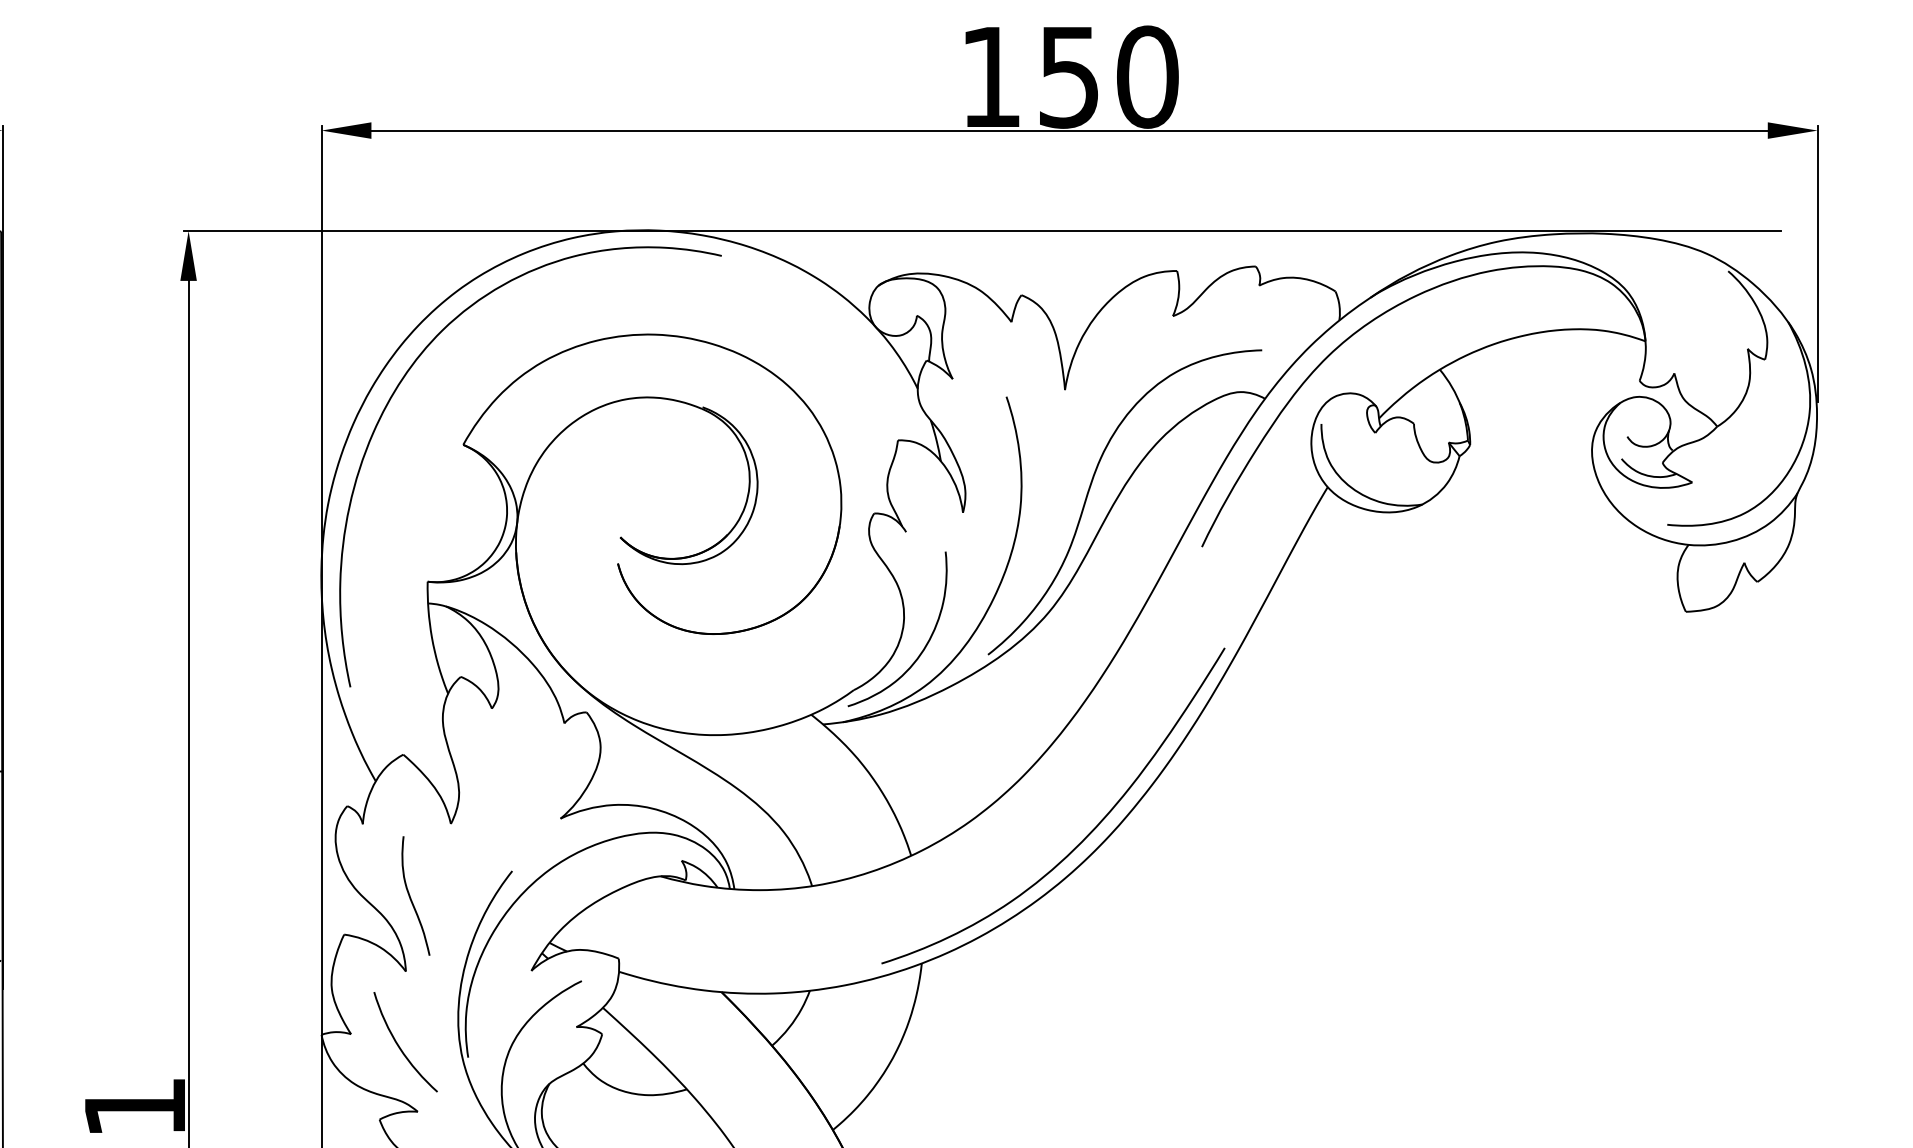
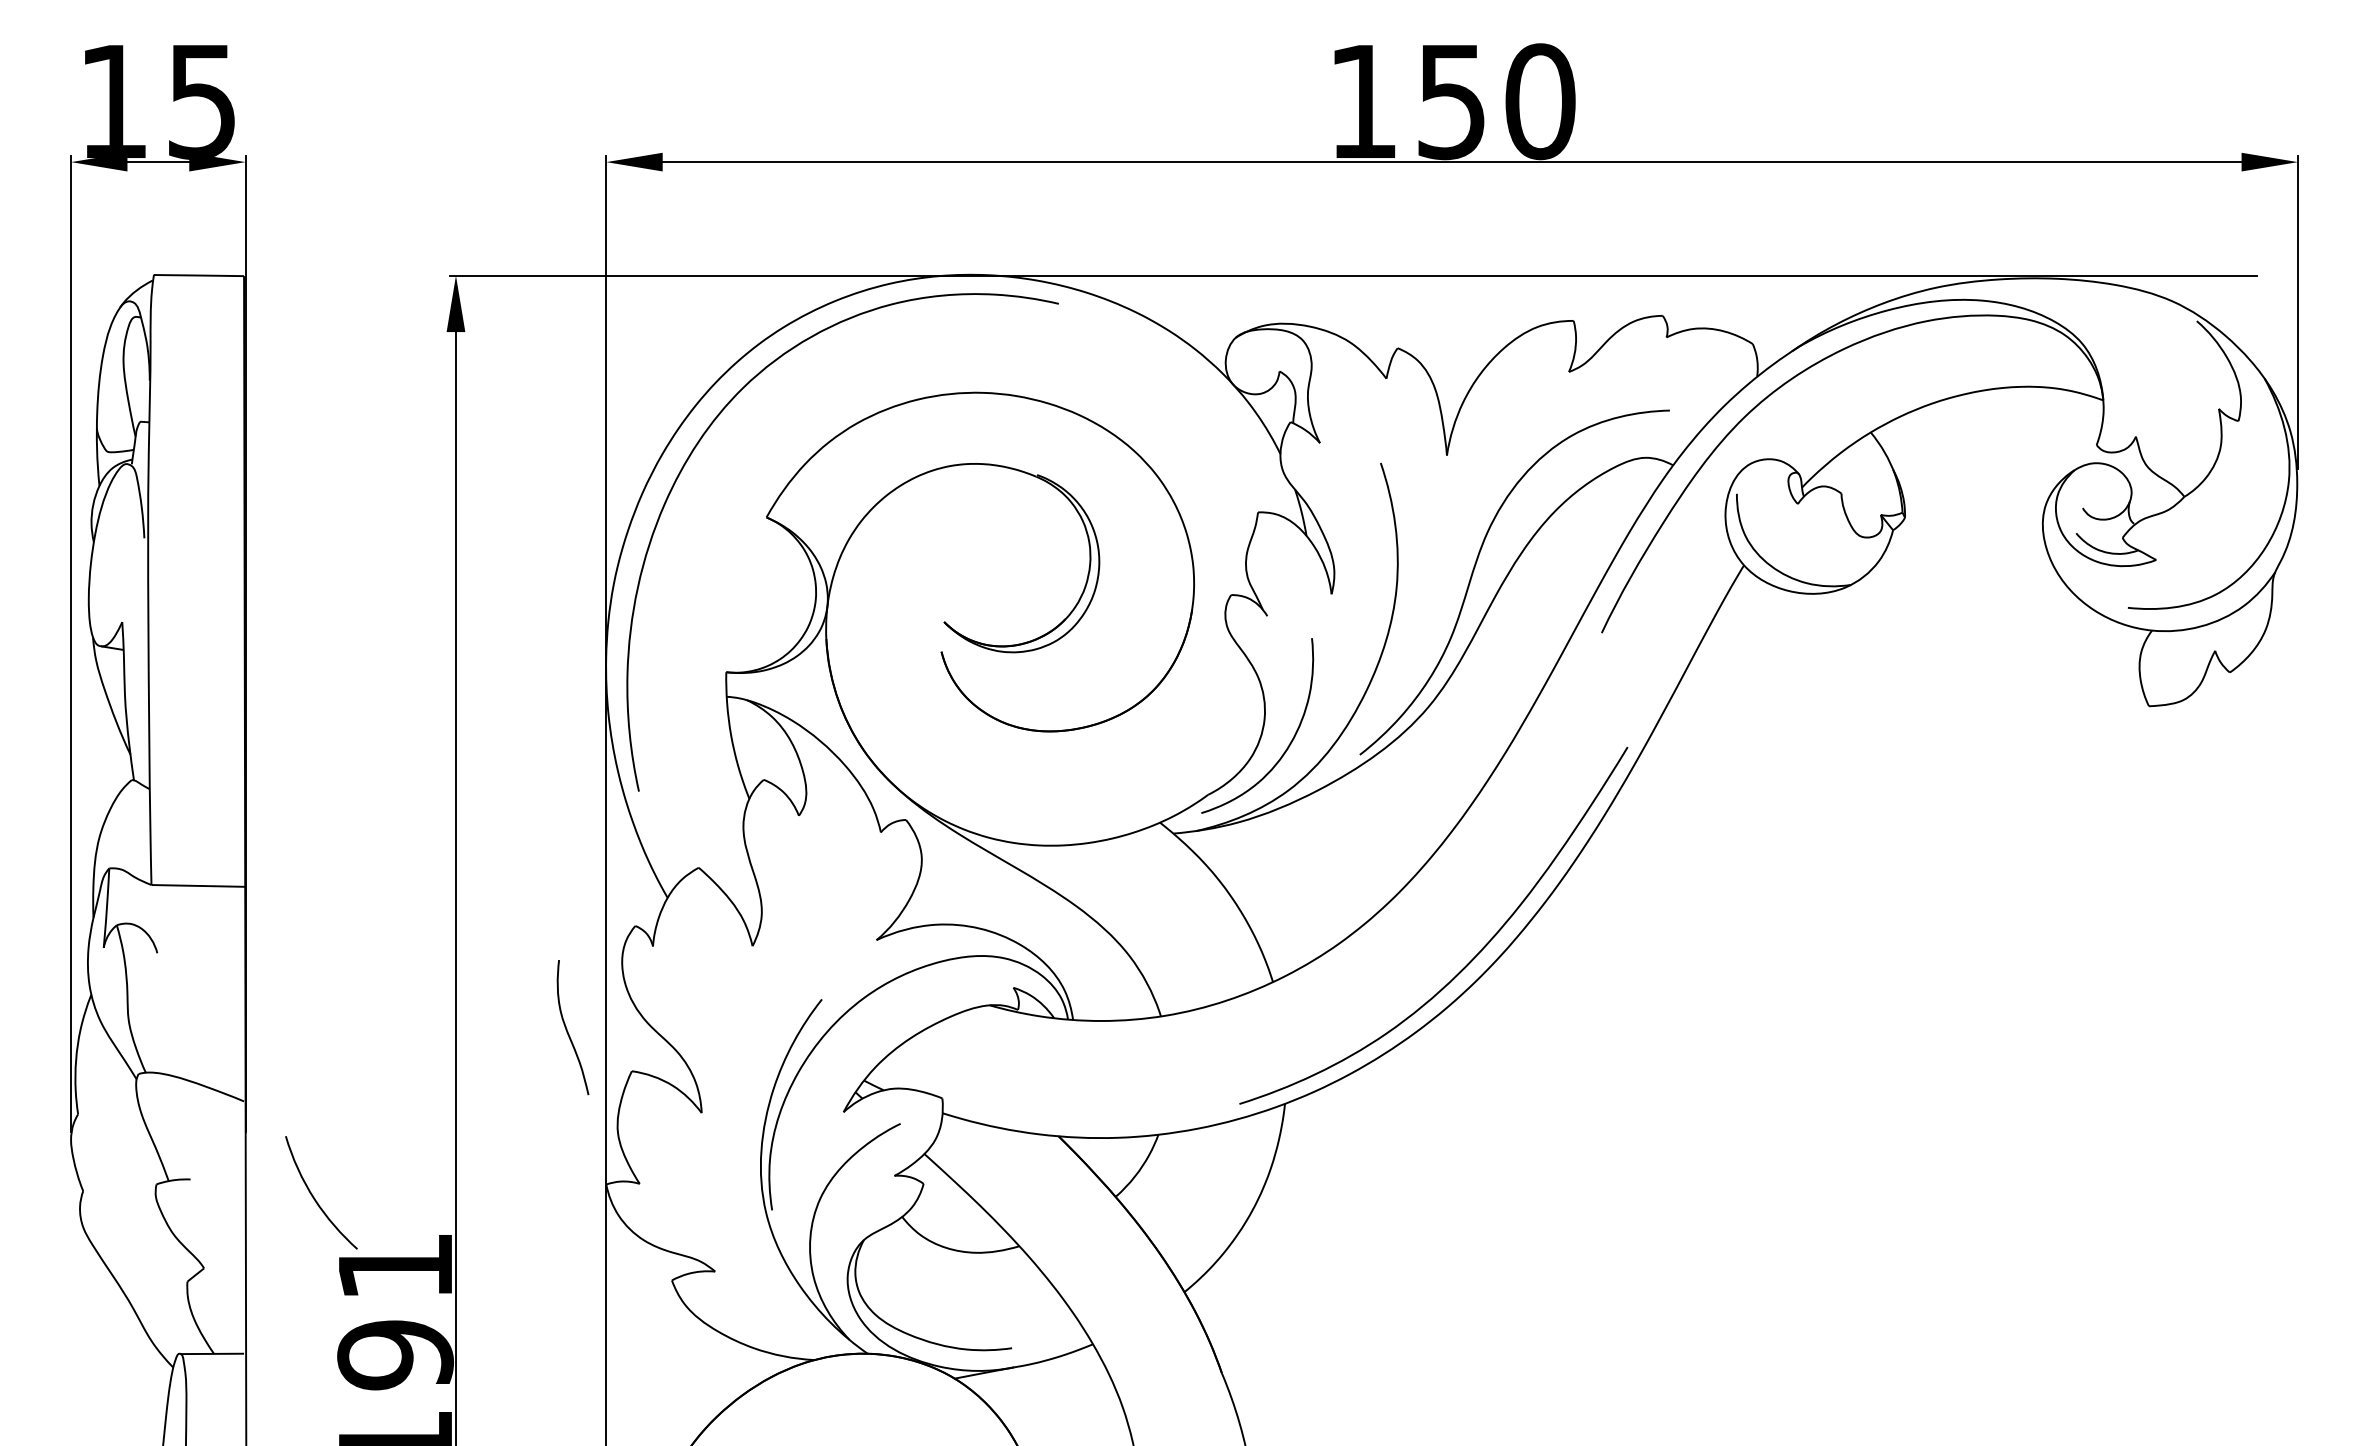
curve: (411, 896) -> (567, 1028), moved
curve: (400, 1047) -> (315, 1198), moved

